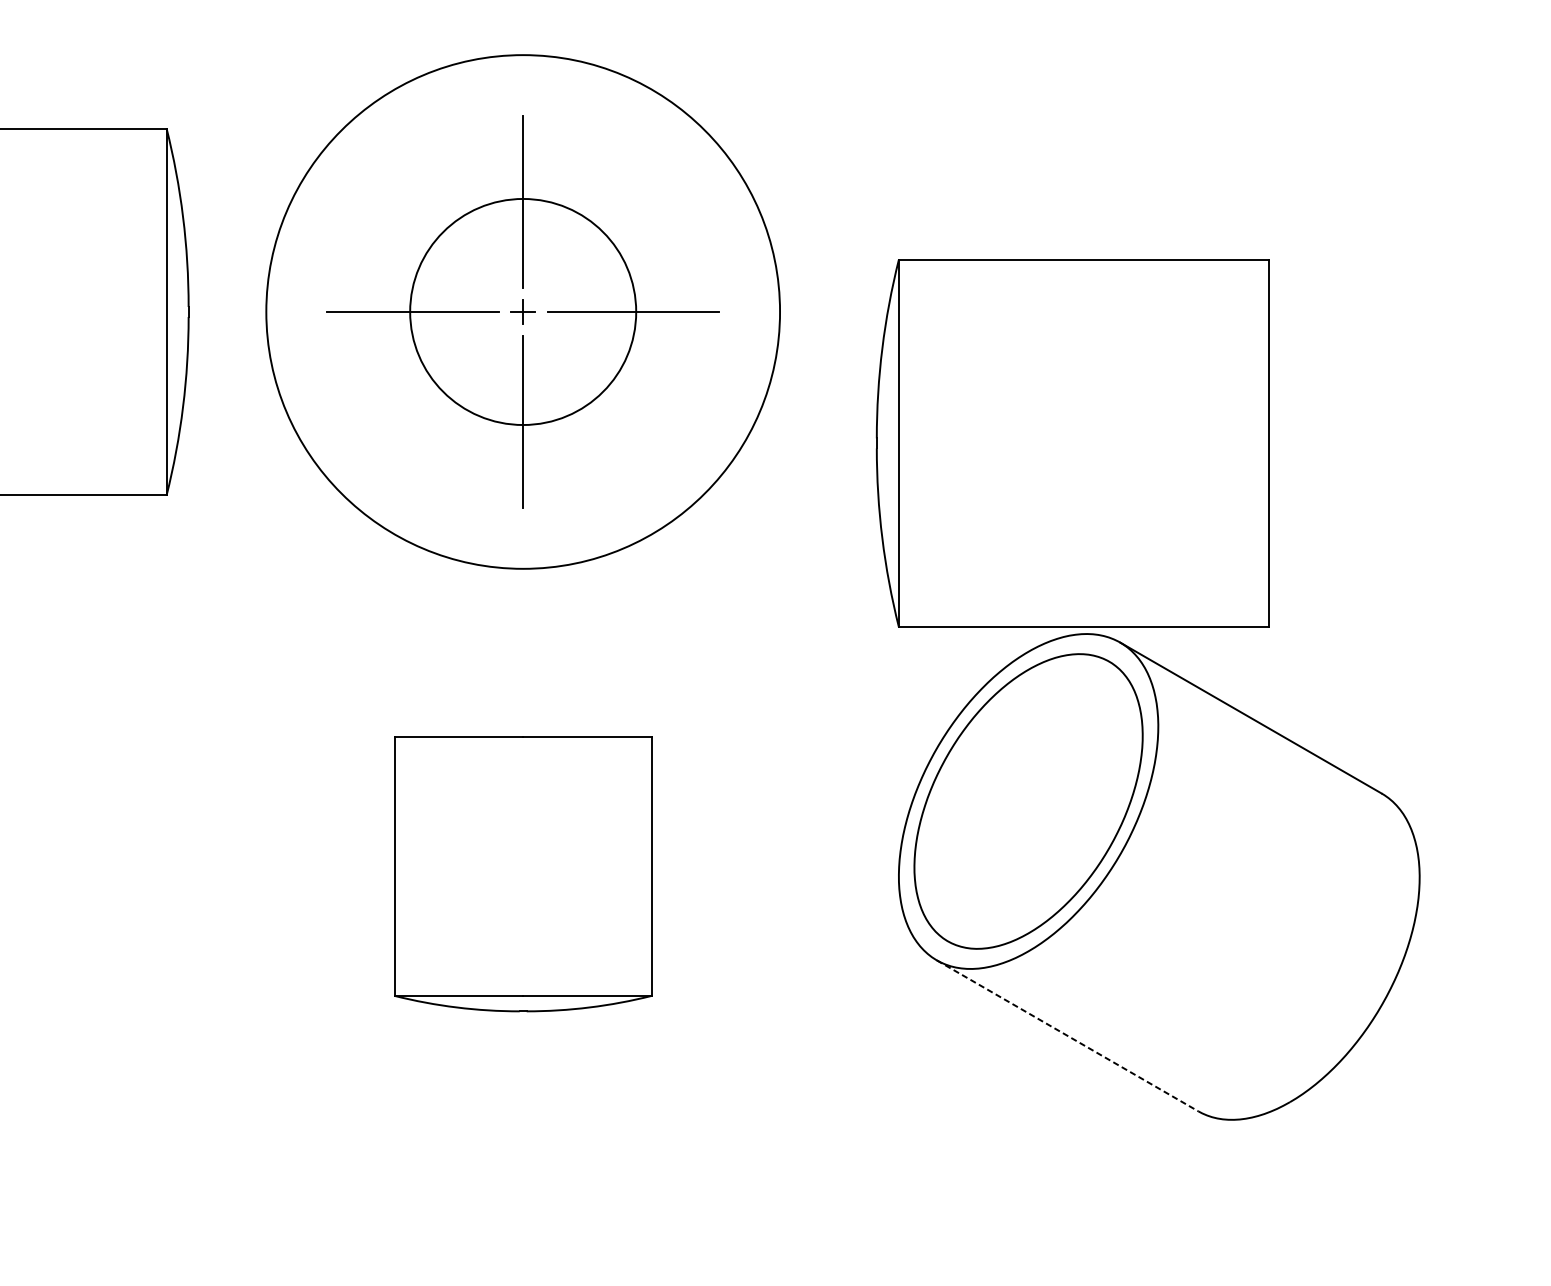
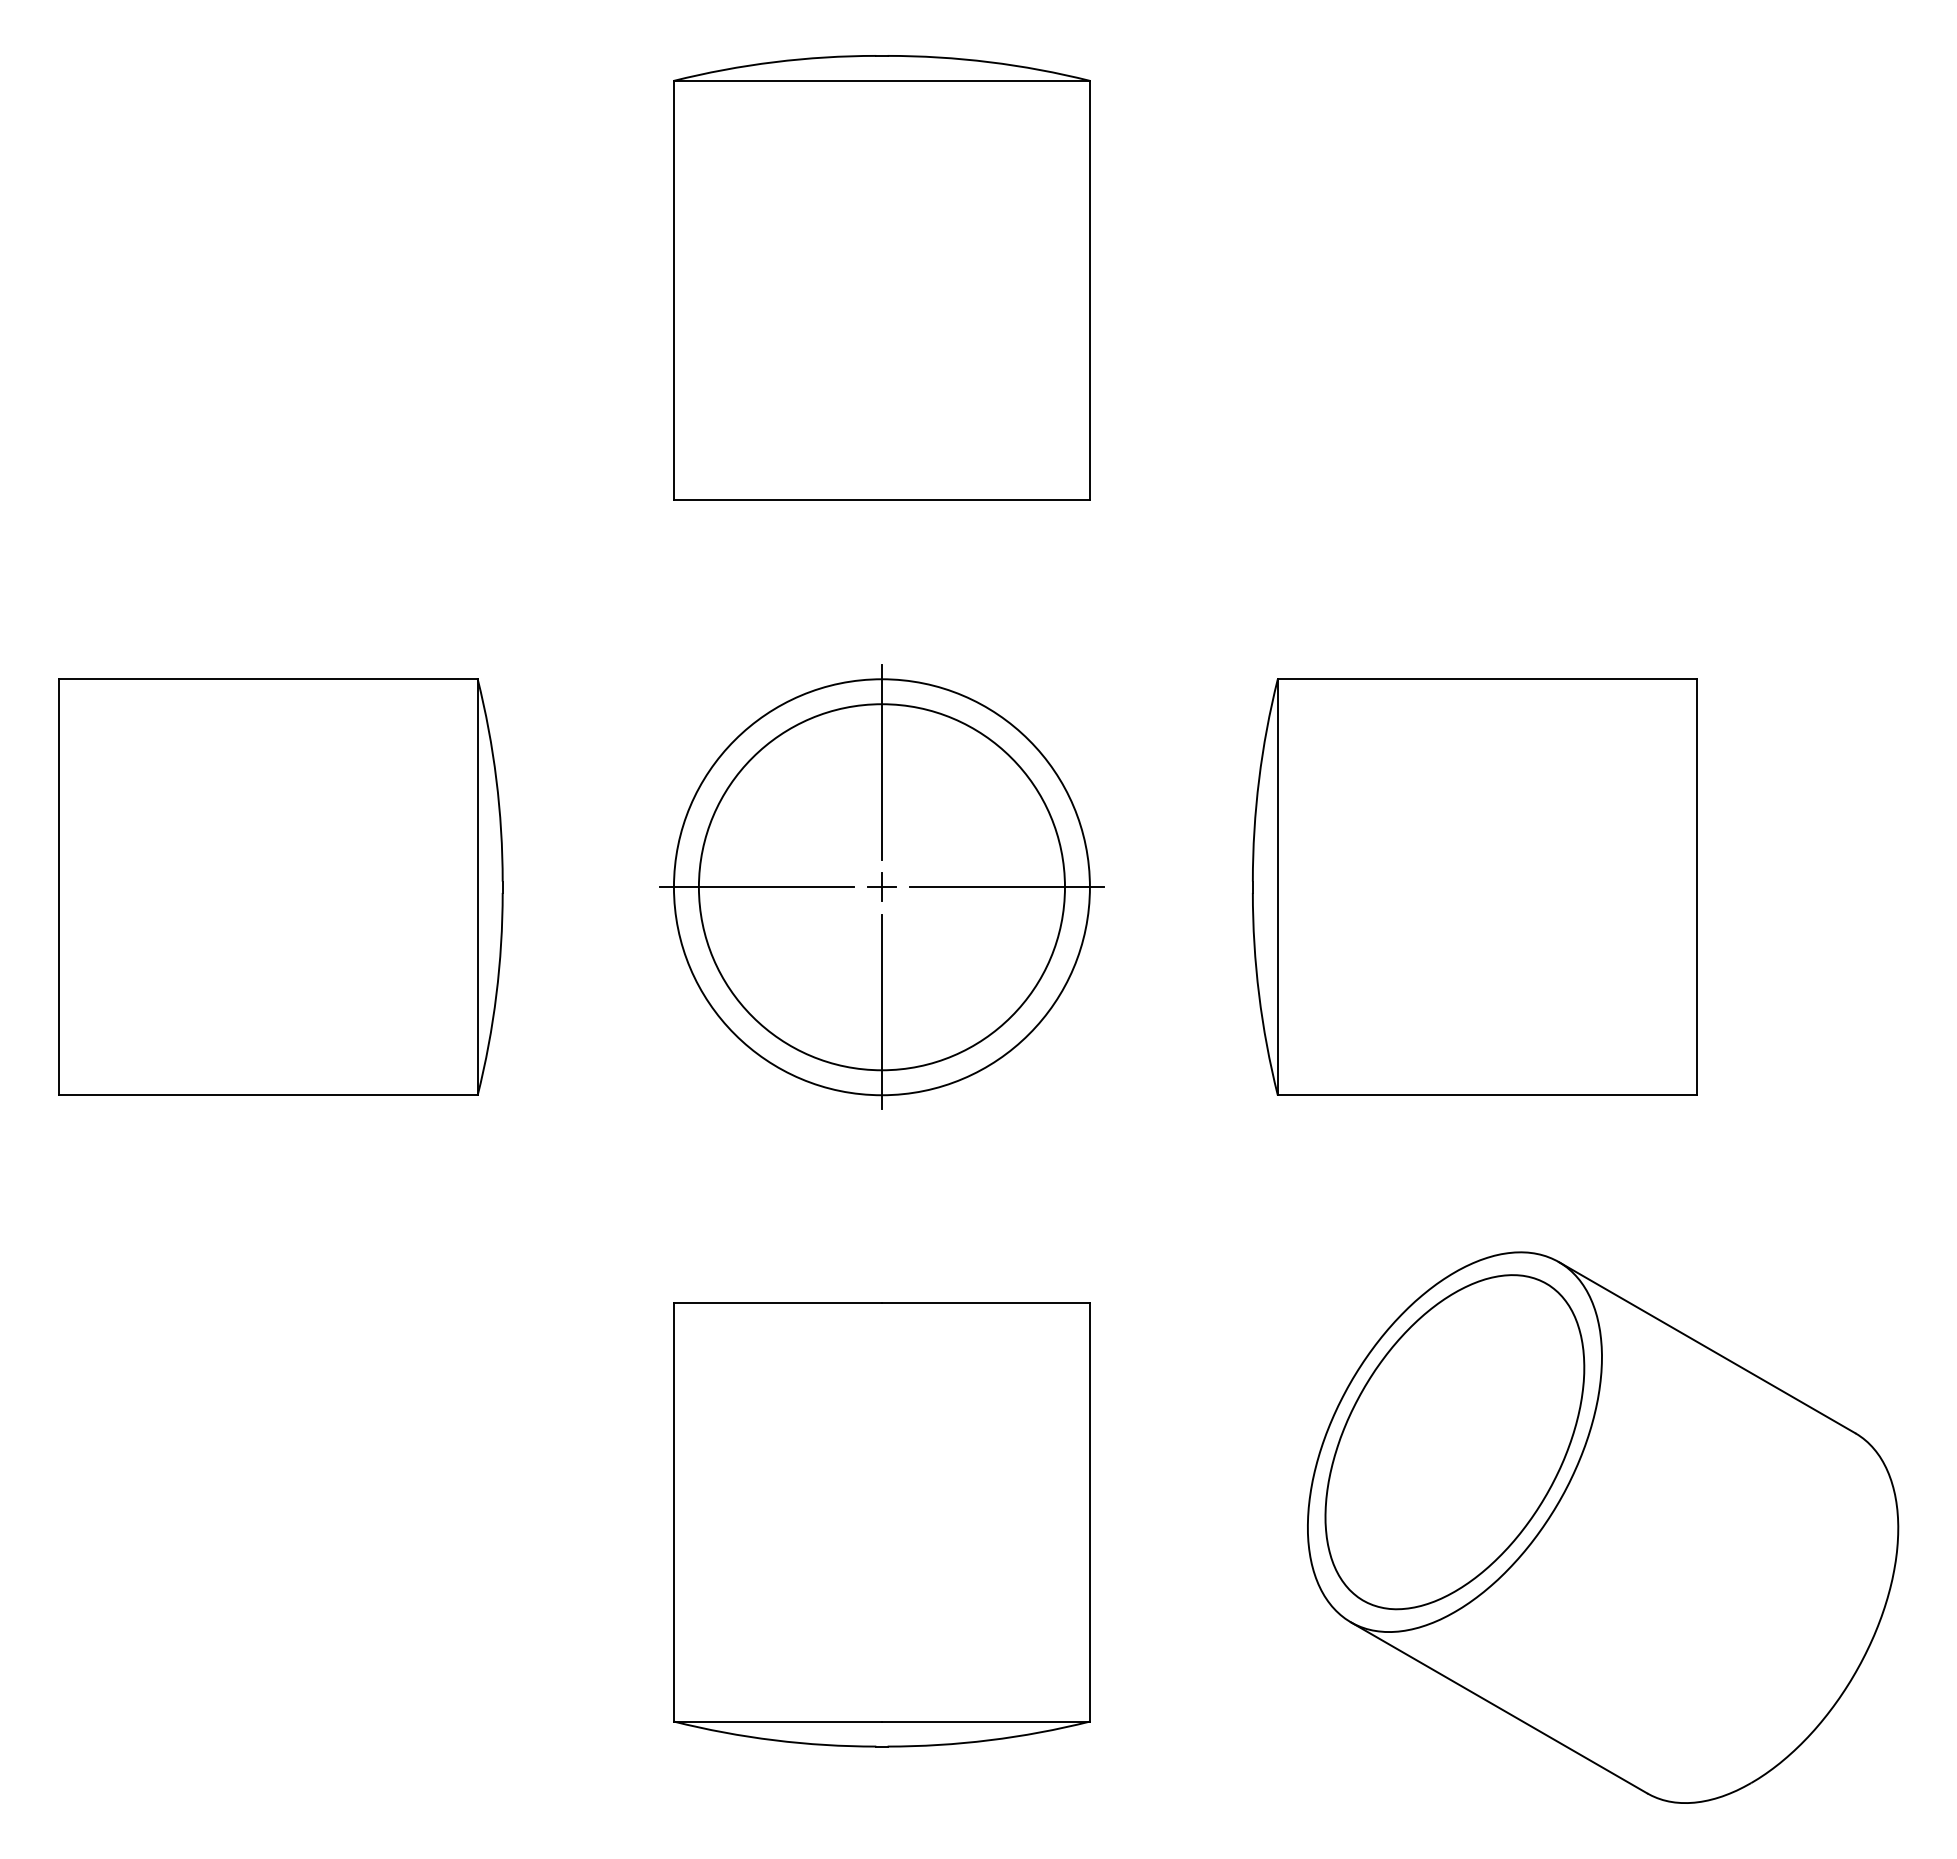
circle: (522, 312) -> (881, 887), size x0.71
circle: (522, 312) -> (881, 887), size x1.43
part: (1072, 442) -> (1474, 886), moved
part: (522, 874) -> (881, 1524), size x1.43
line: (1067, 1036) -> (1499, 1708), dashed -> solid

